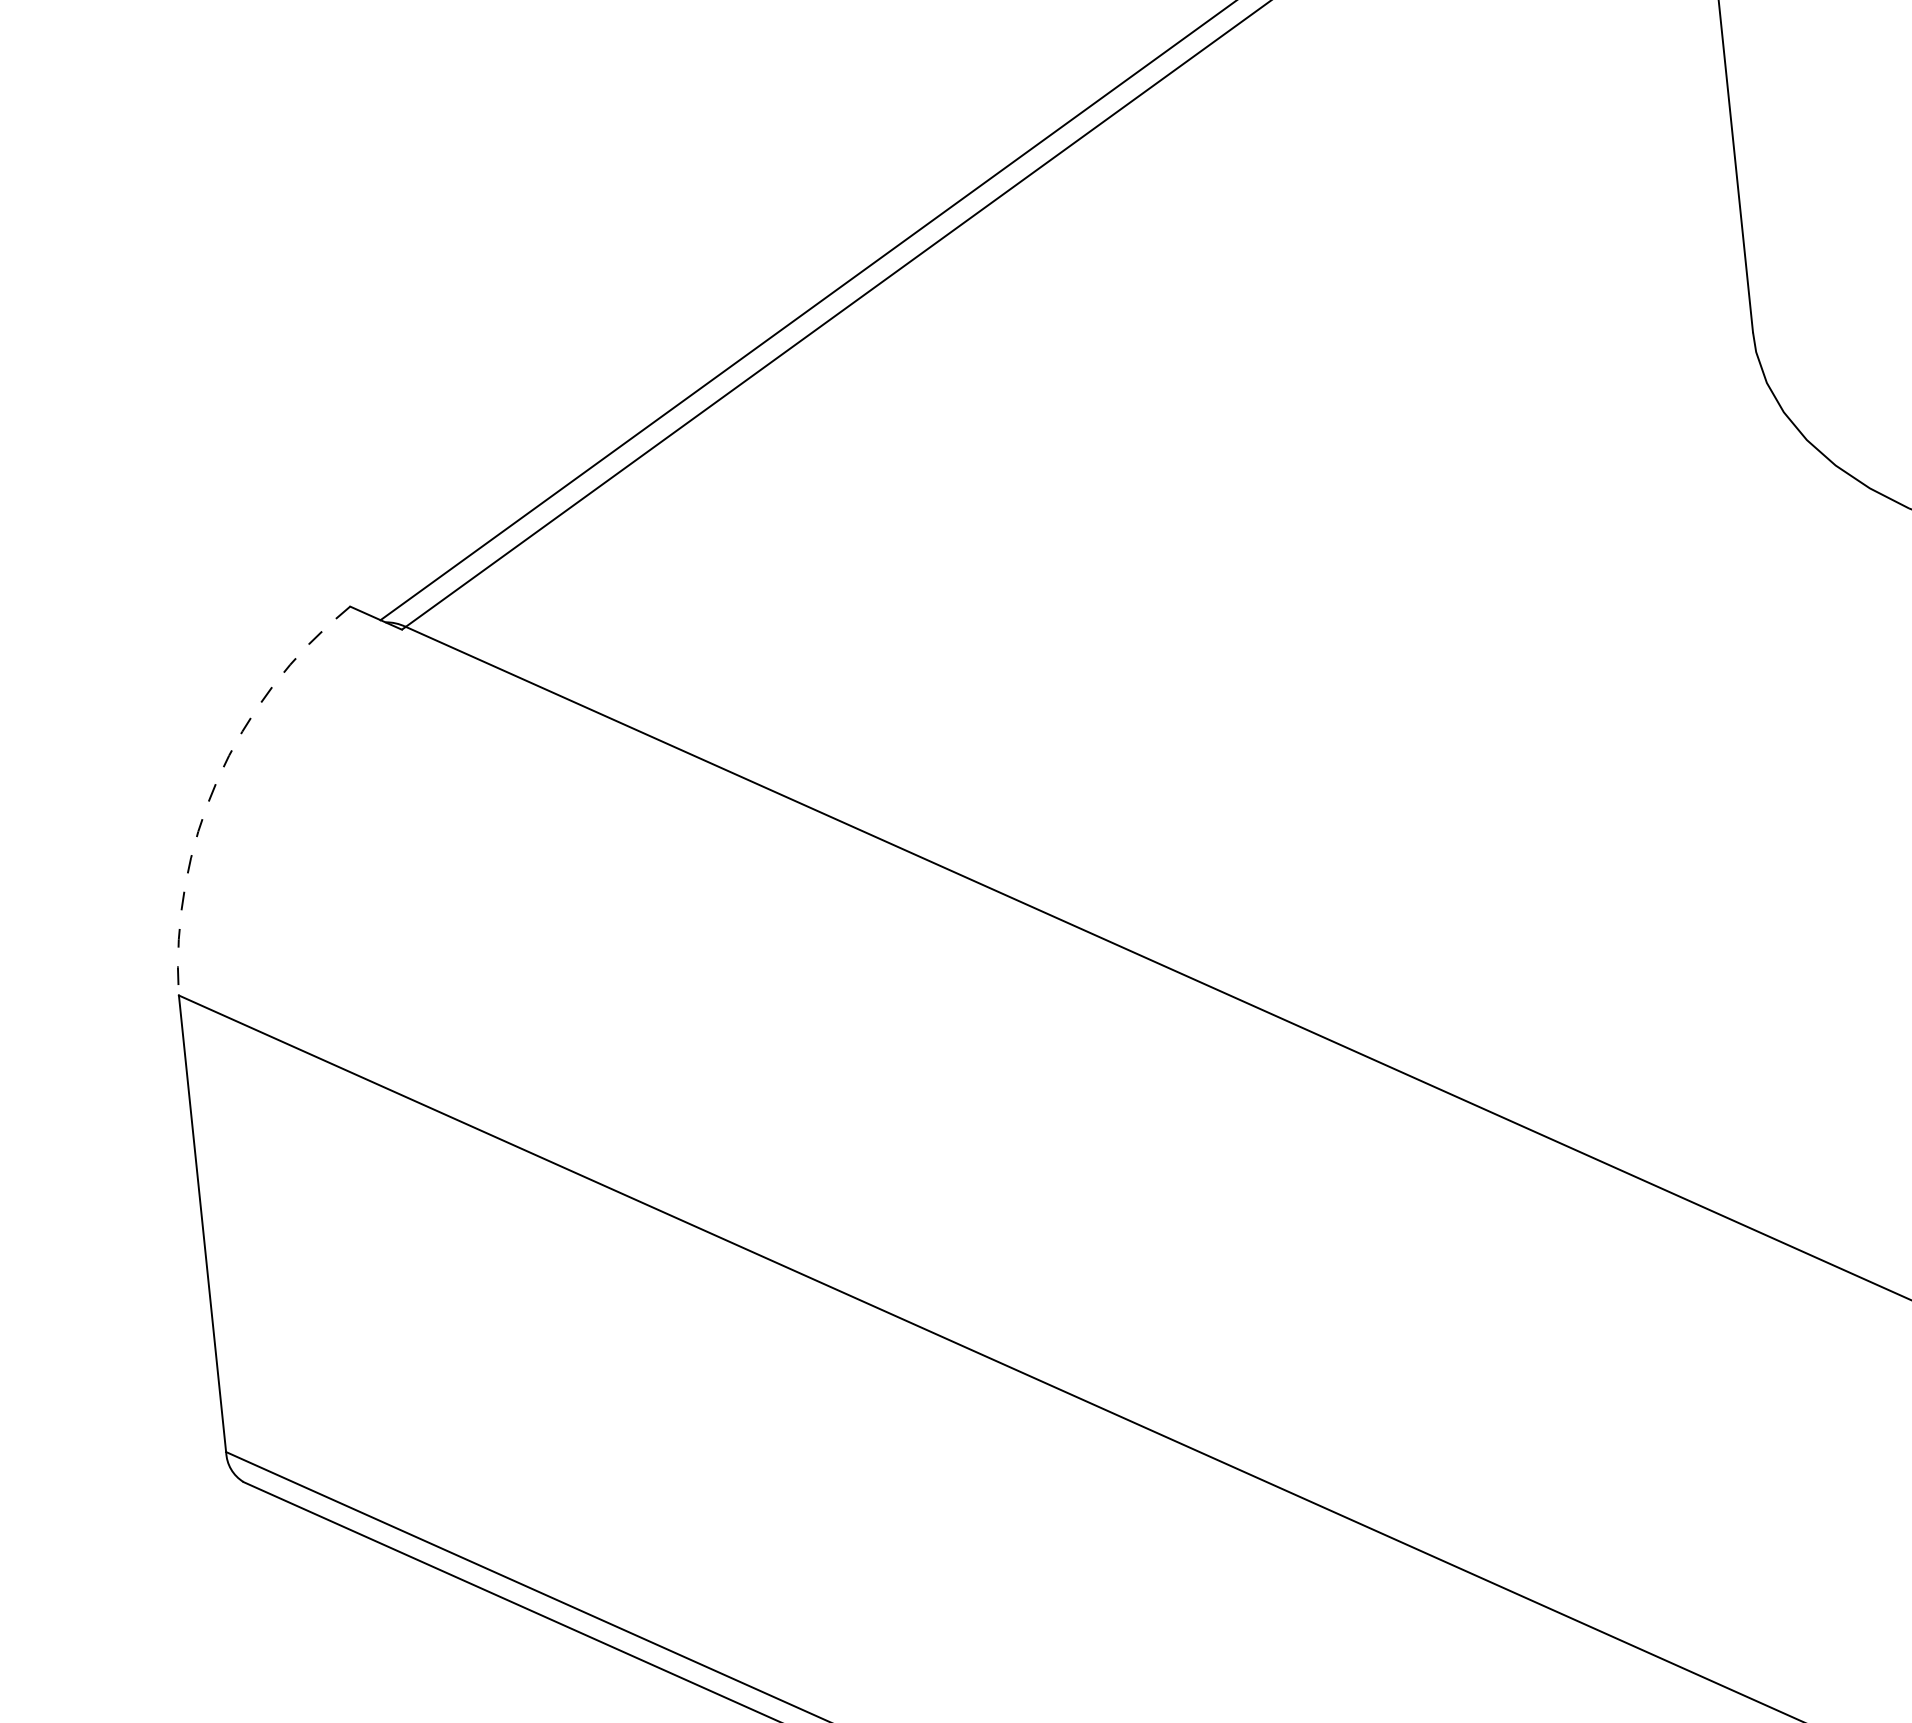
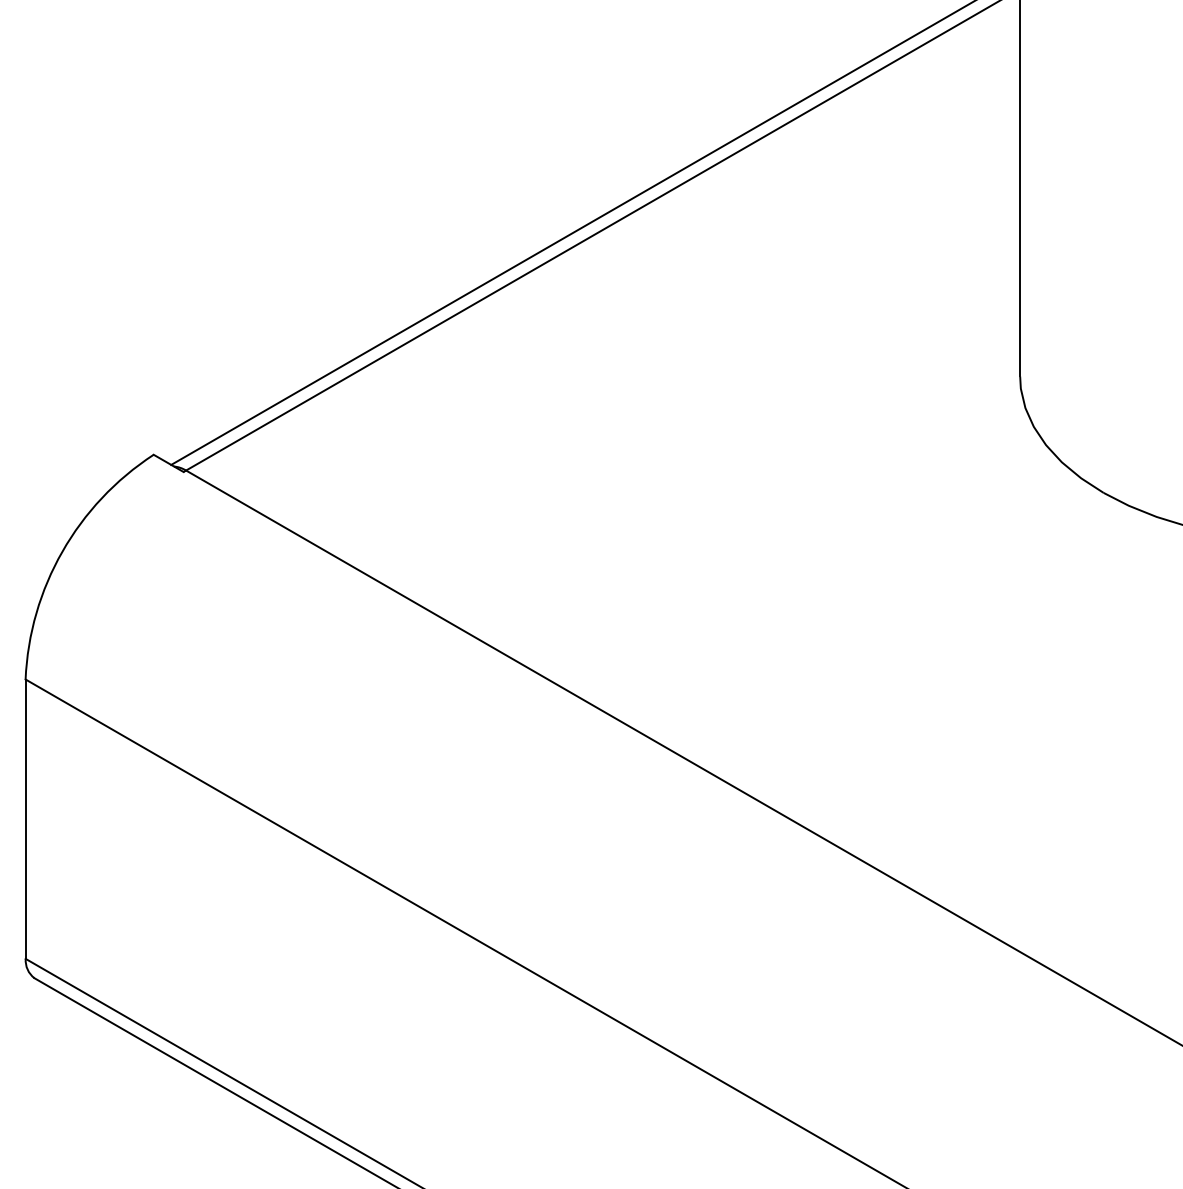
arc: (217, 780) -> (62, 551), dashed -> solid

